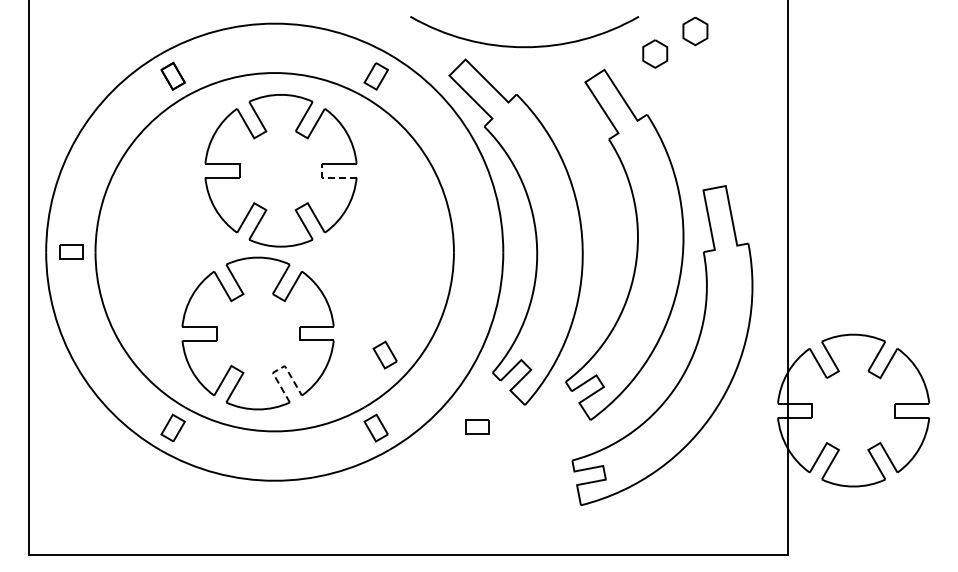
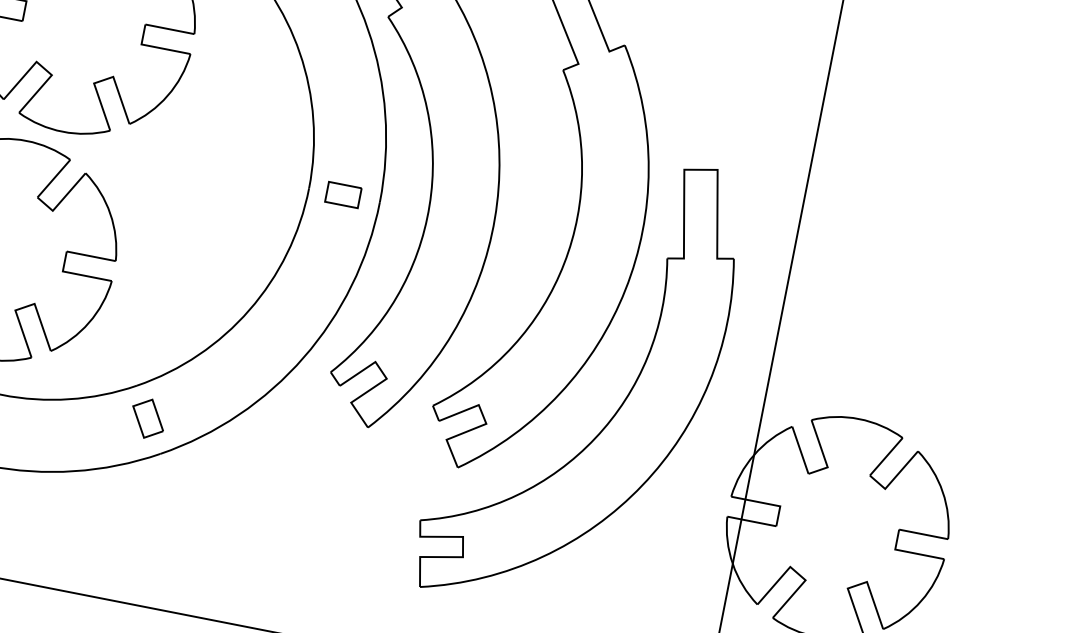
line: (332, 177) -> (155, 46), dashed -> solid
part: (384, 354) -> (180, 315), removed
line: (278, 369) -> (24, 307), dashed -> solid
part: (477, 426) -> (343, 193), moved

